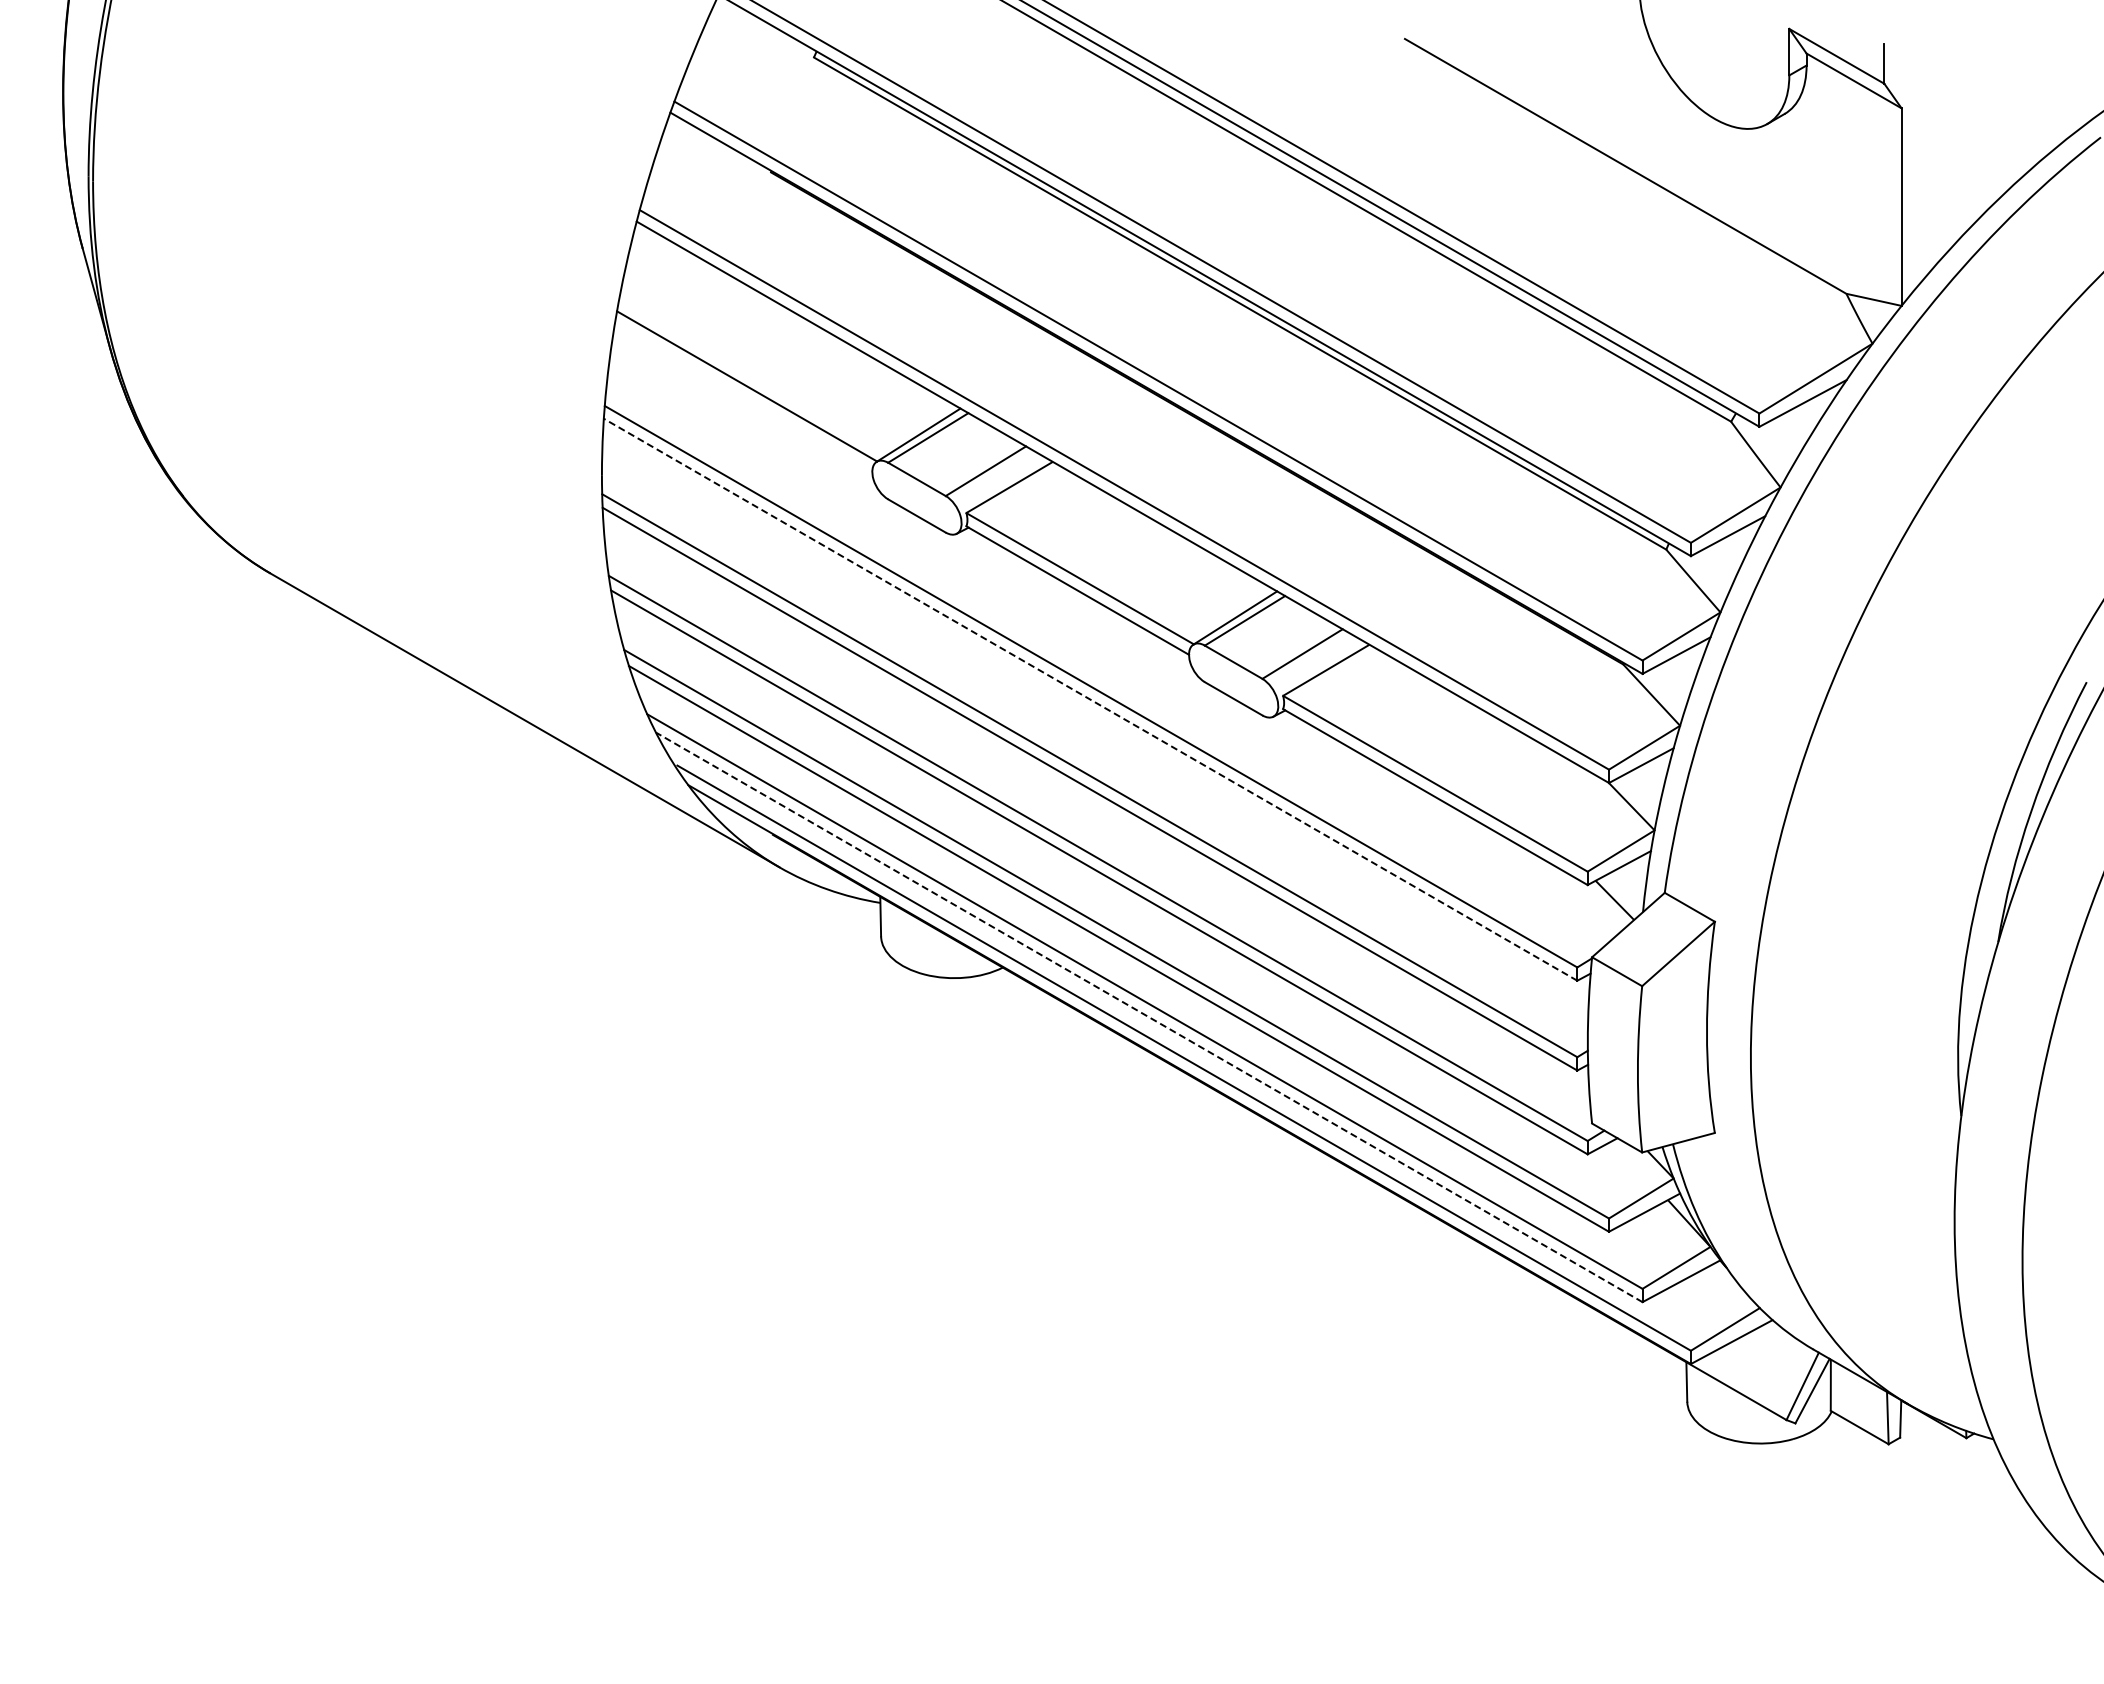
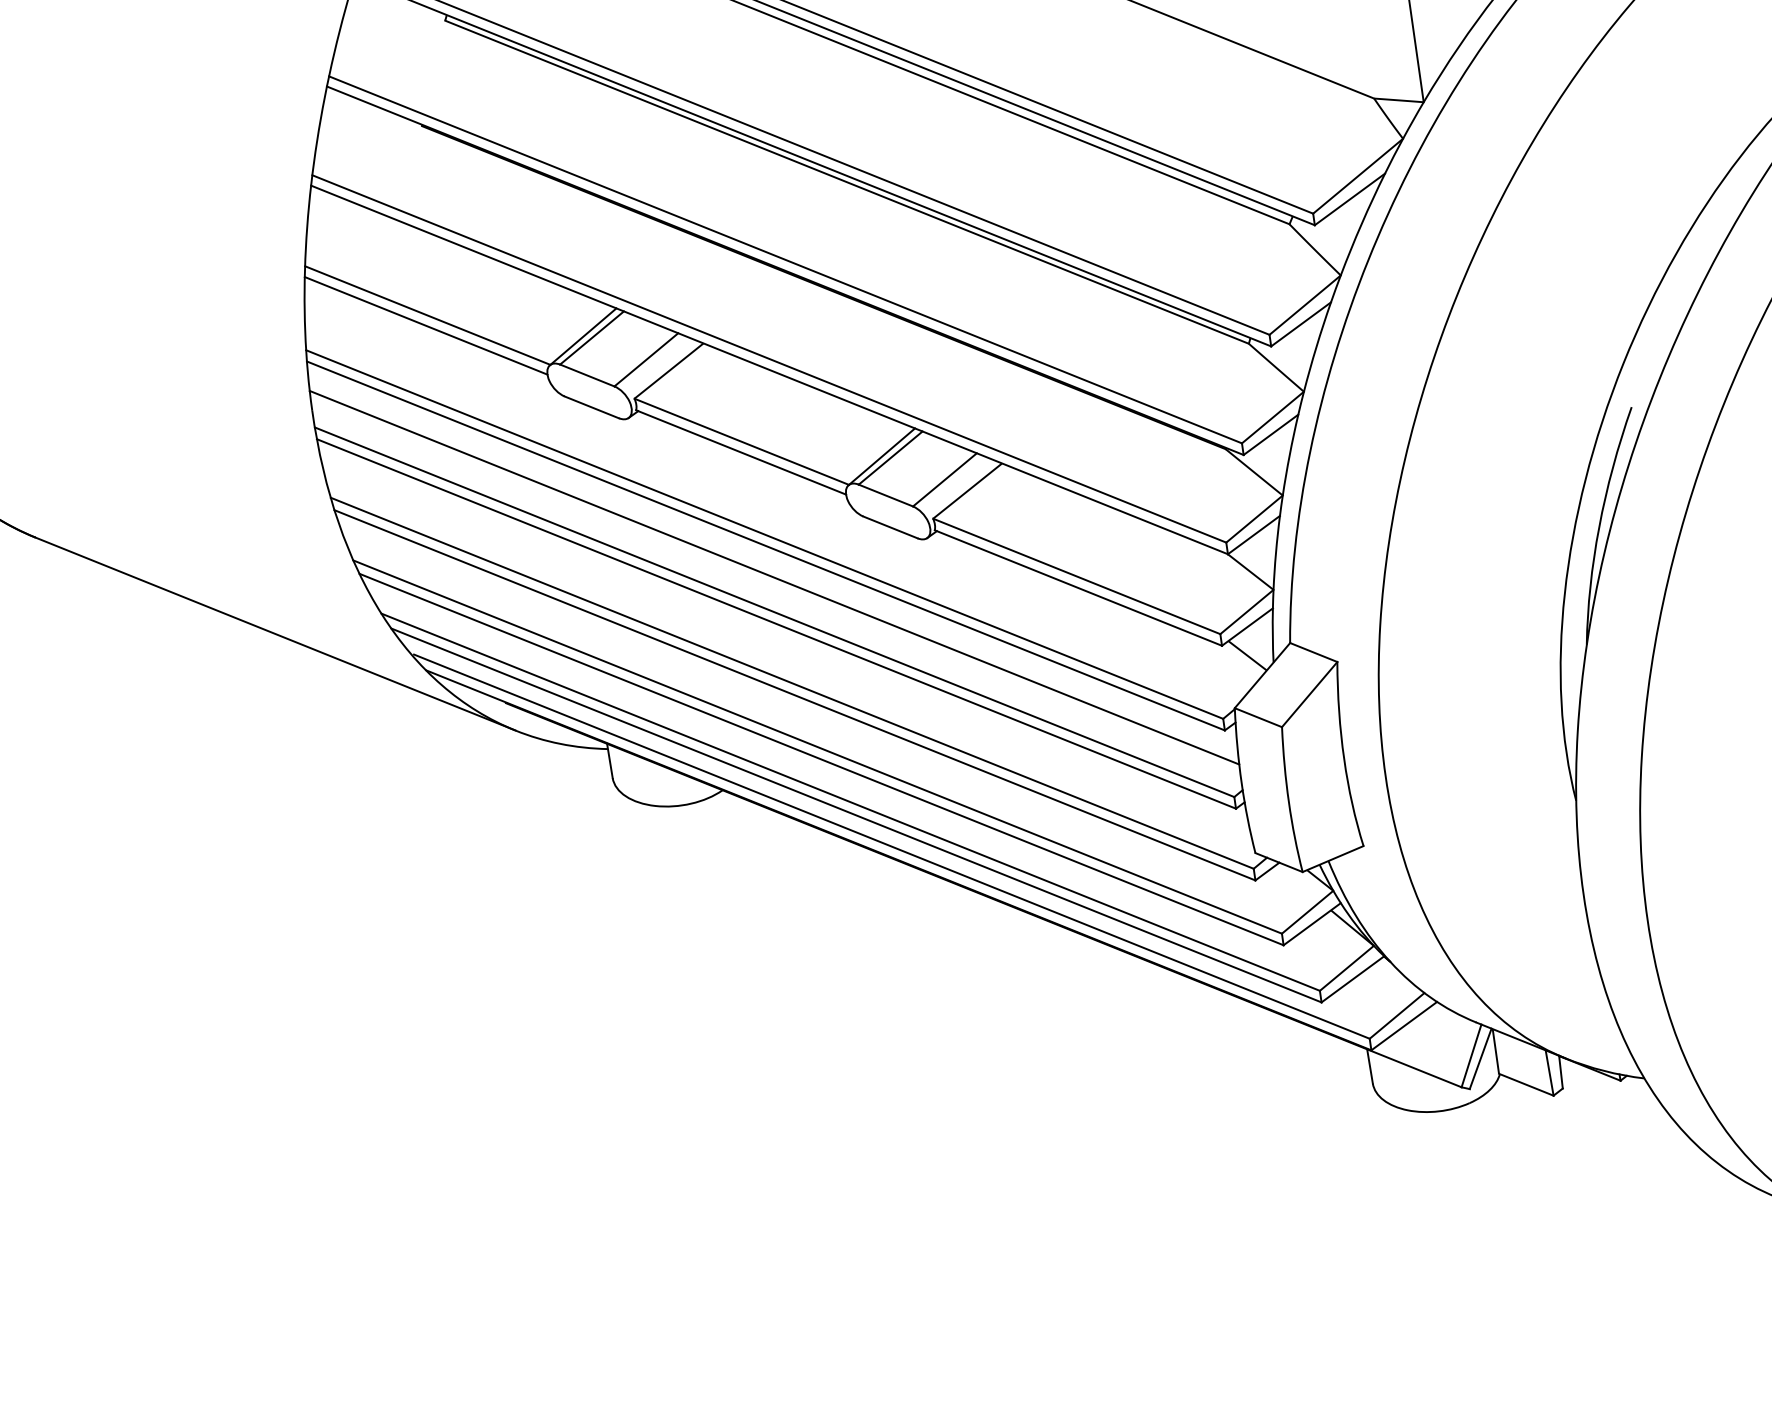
line: (743, 397) -> (425, 325), added
line: (1090, 699) -> (765, 545), dashed -> solid
line: (1095, 736) -> (774, 577), added
line: (1149, 1017) -> (856, 815), dashed -> solid

